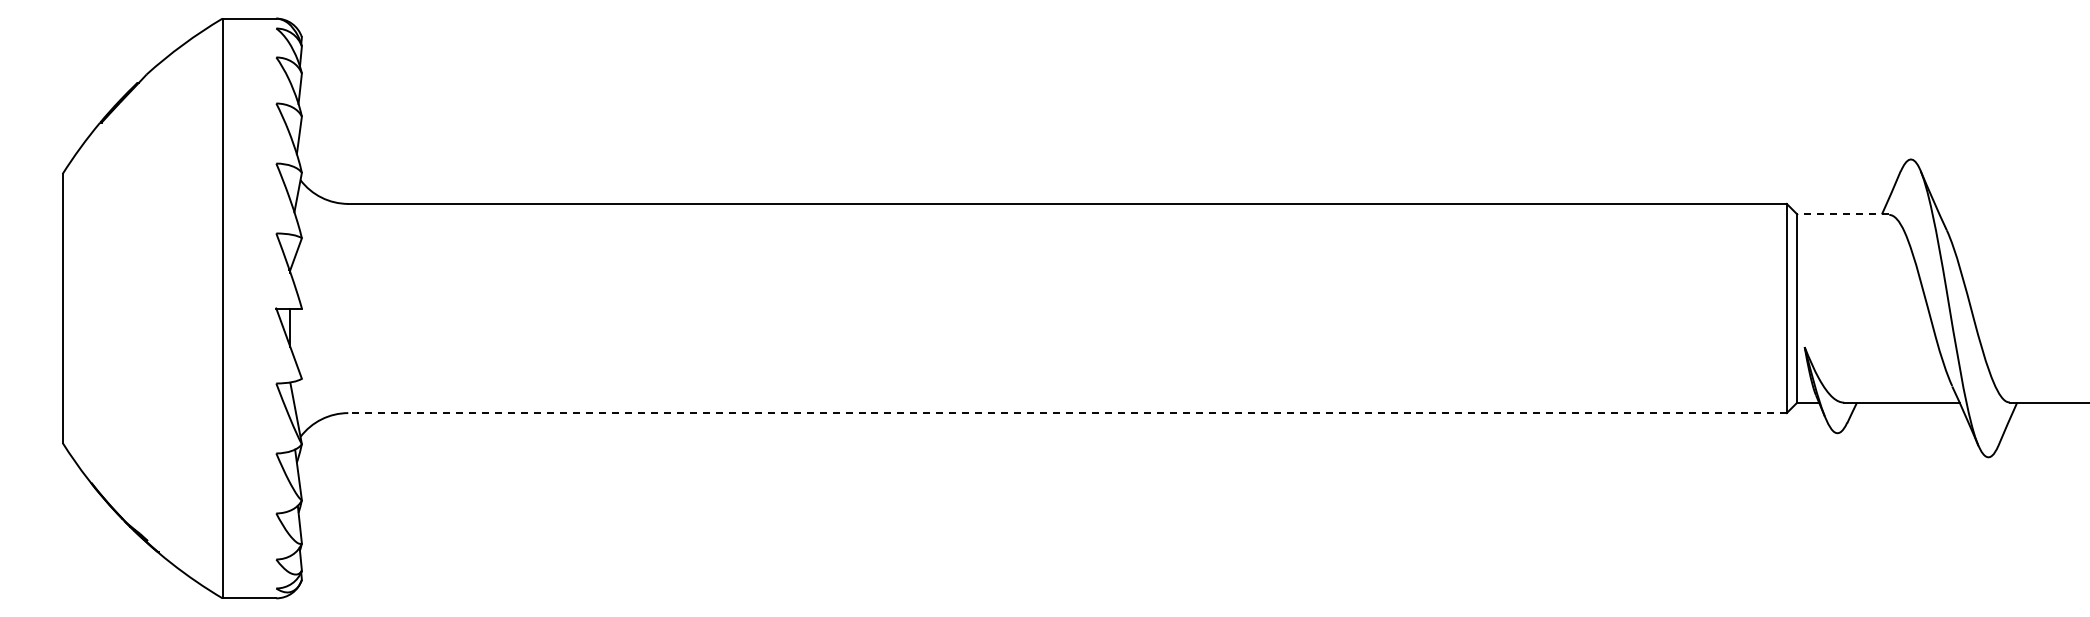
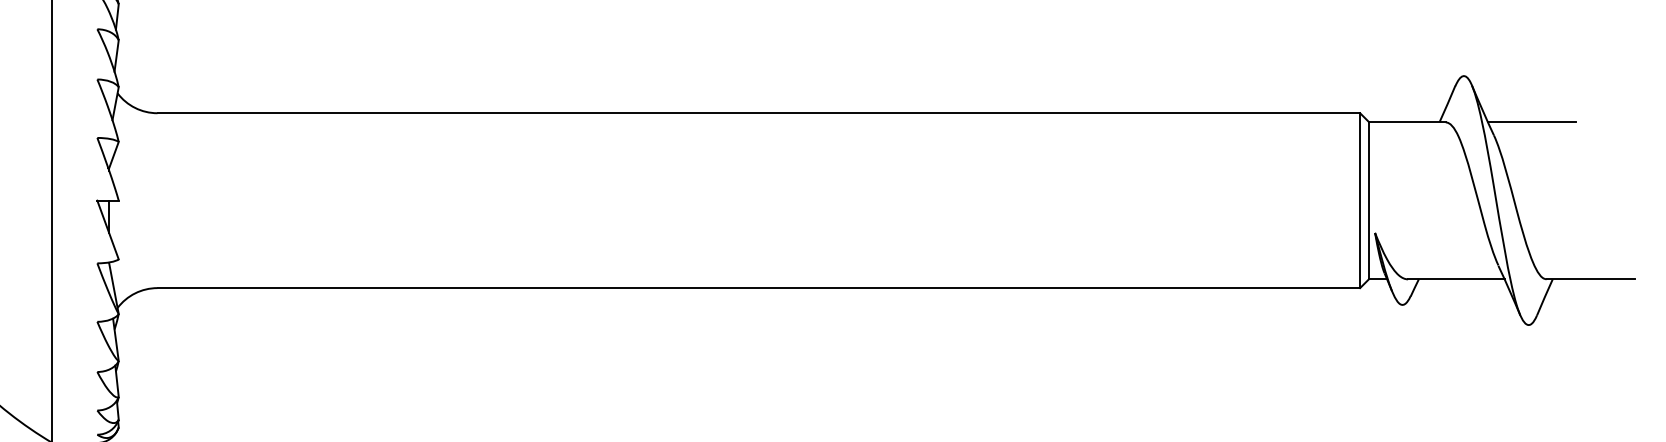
line: (1843, 214) -> (1407, 122), dashed -> solid
line: (1991, 214) -> (1531, 122), added
line: (1067, 413) -> (758, 288), dashed -> solid

